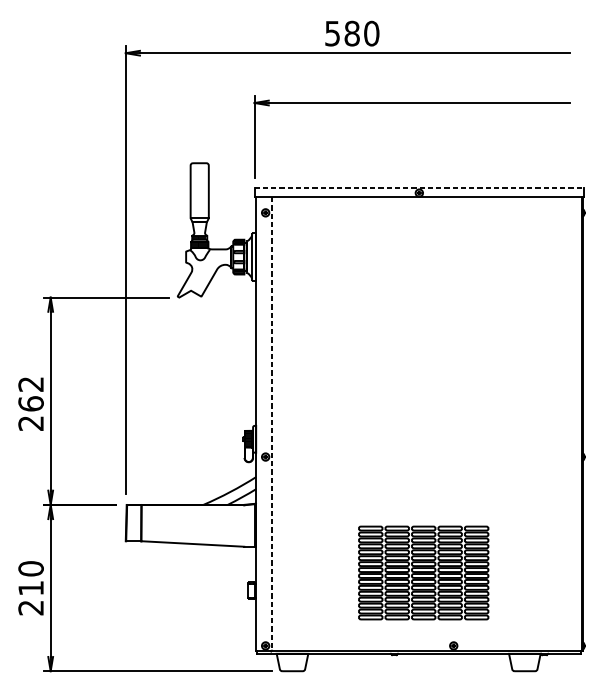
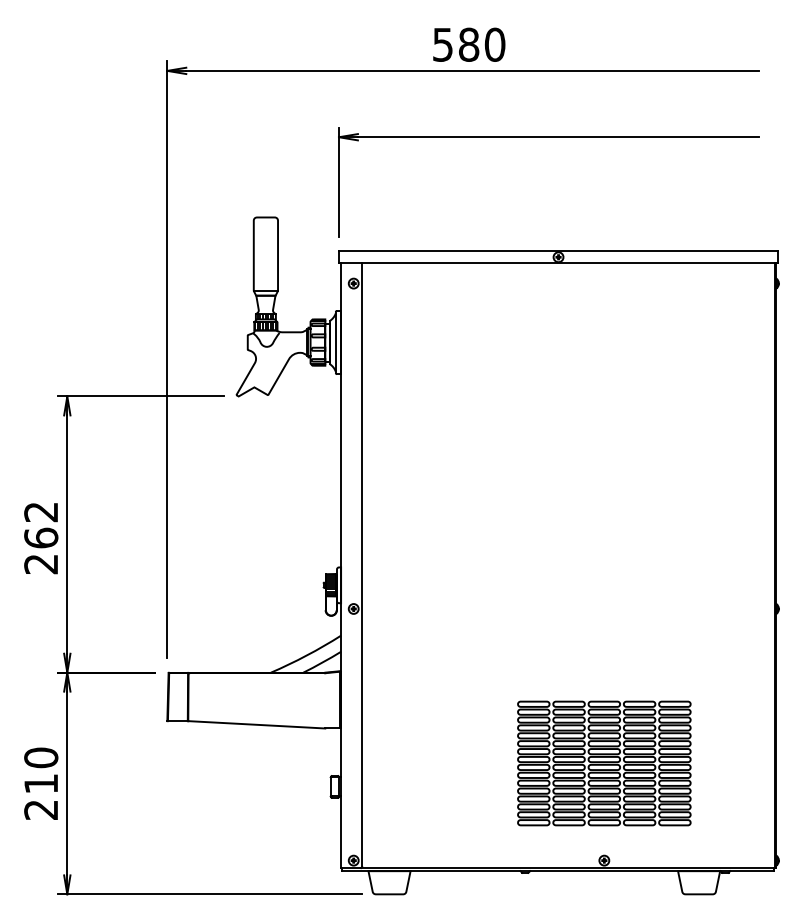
line: (419, 188) -> (558, 250), dashed -> solid
line: (272, 424) -> (362, 565), dashed -> solid
part: (423, 573) -> (604, 763), moved

